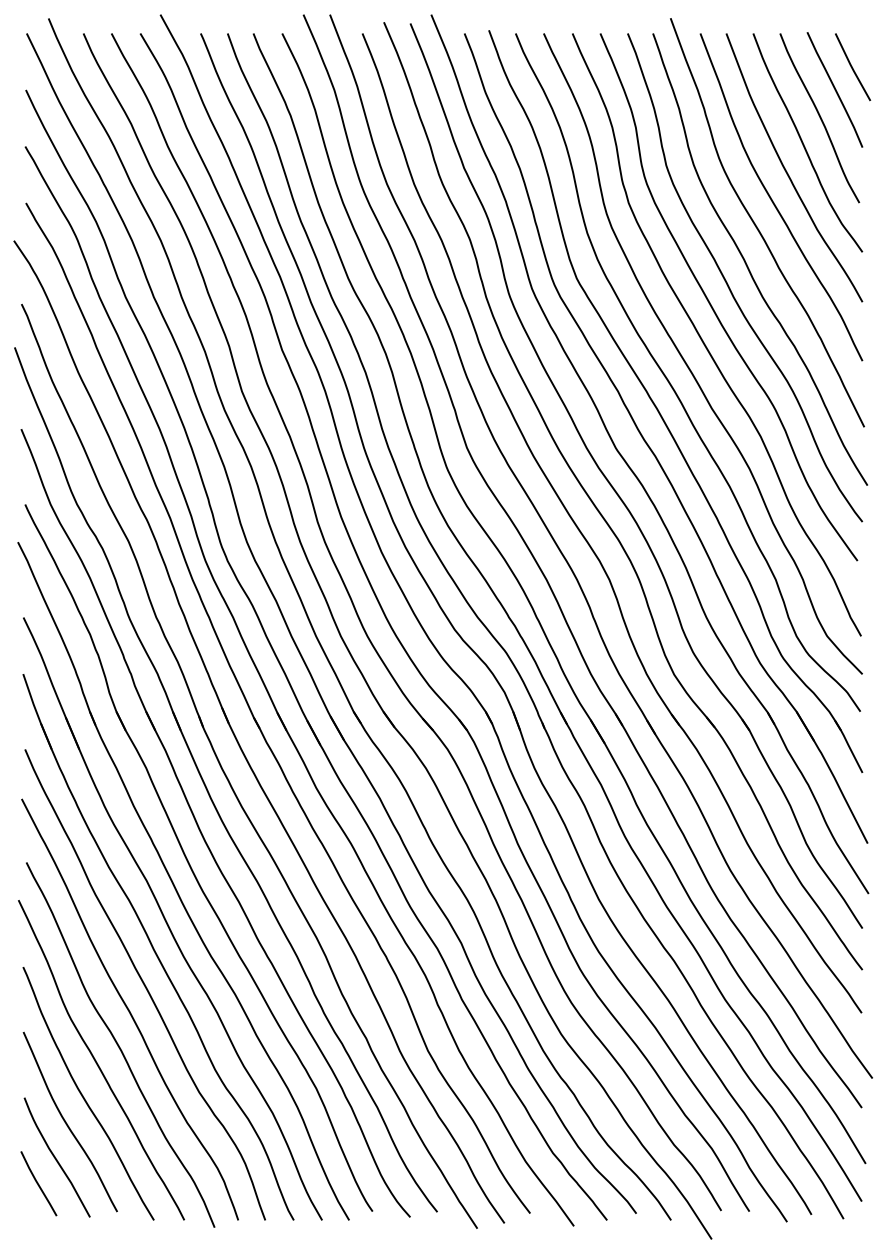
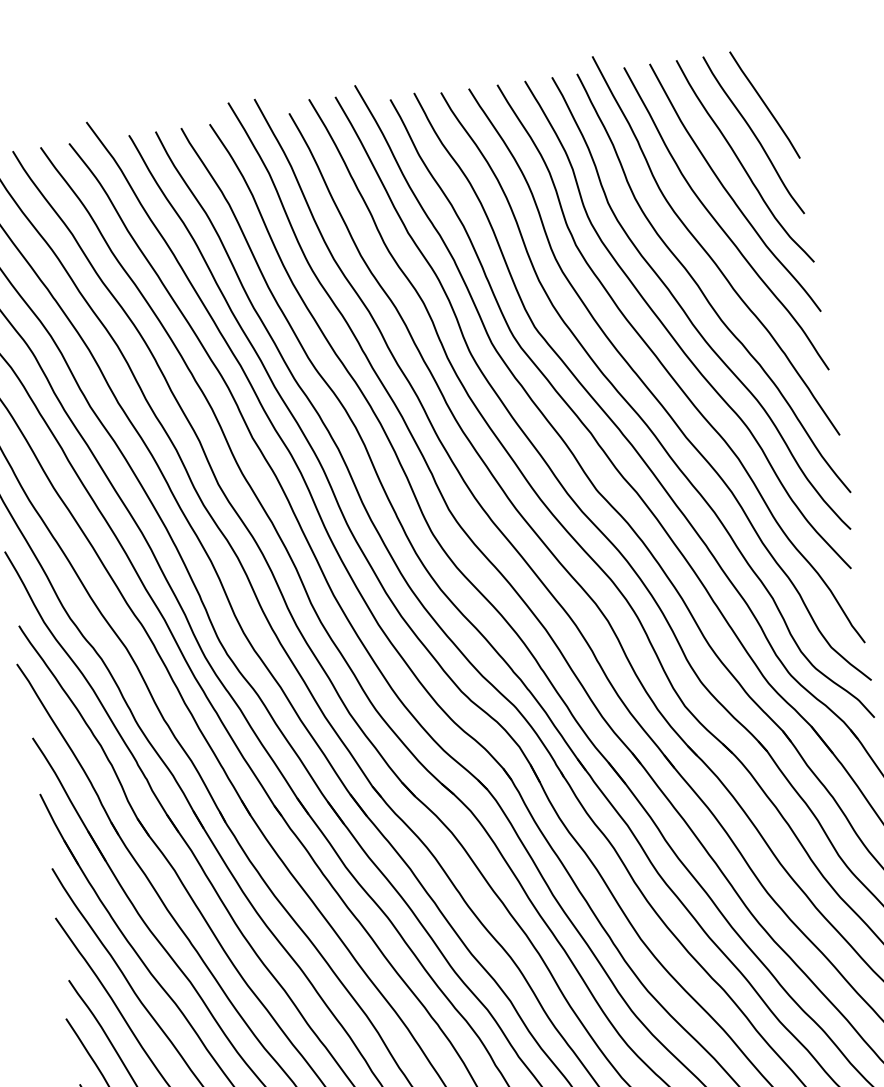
line: (852, 67) -> (779, 80), removed

